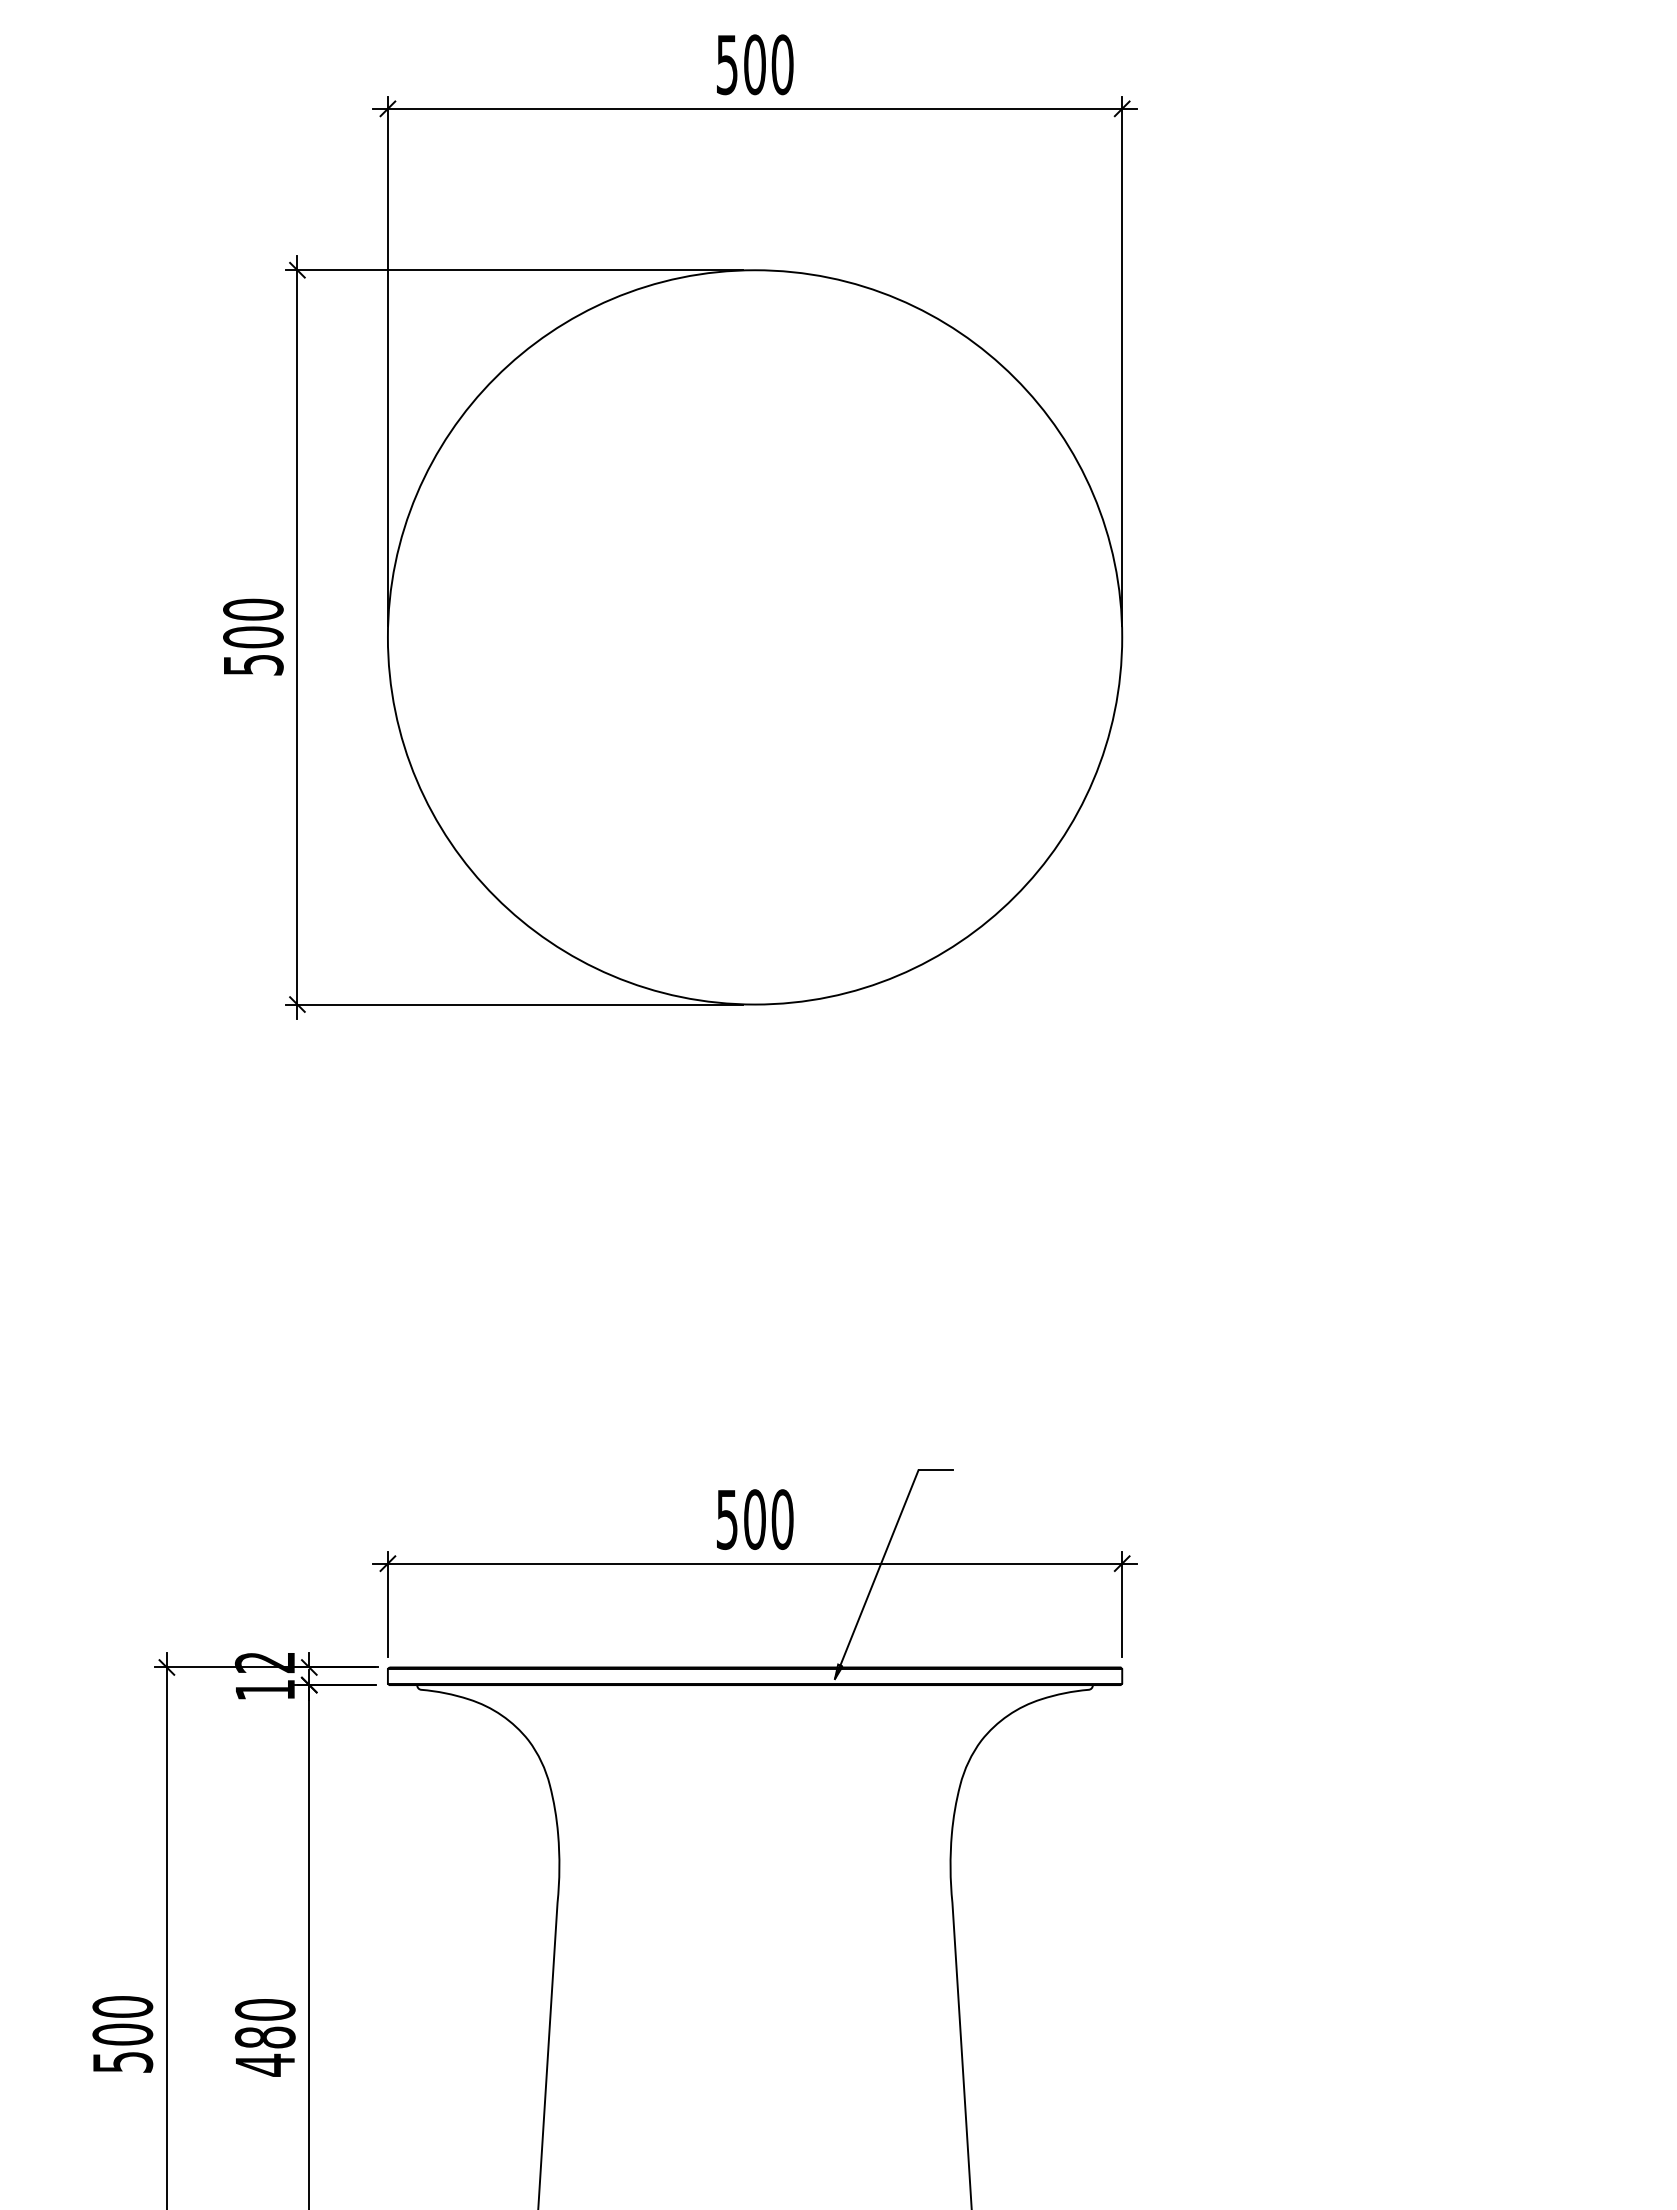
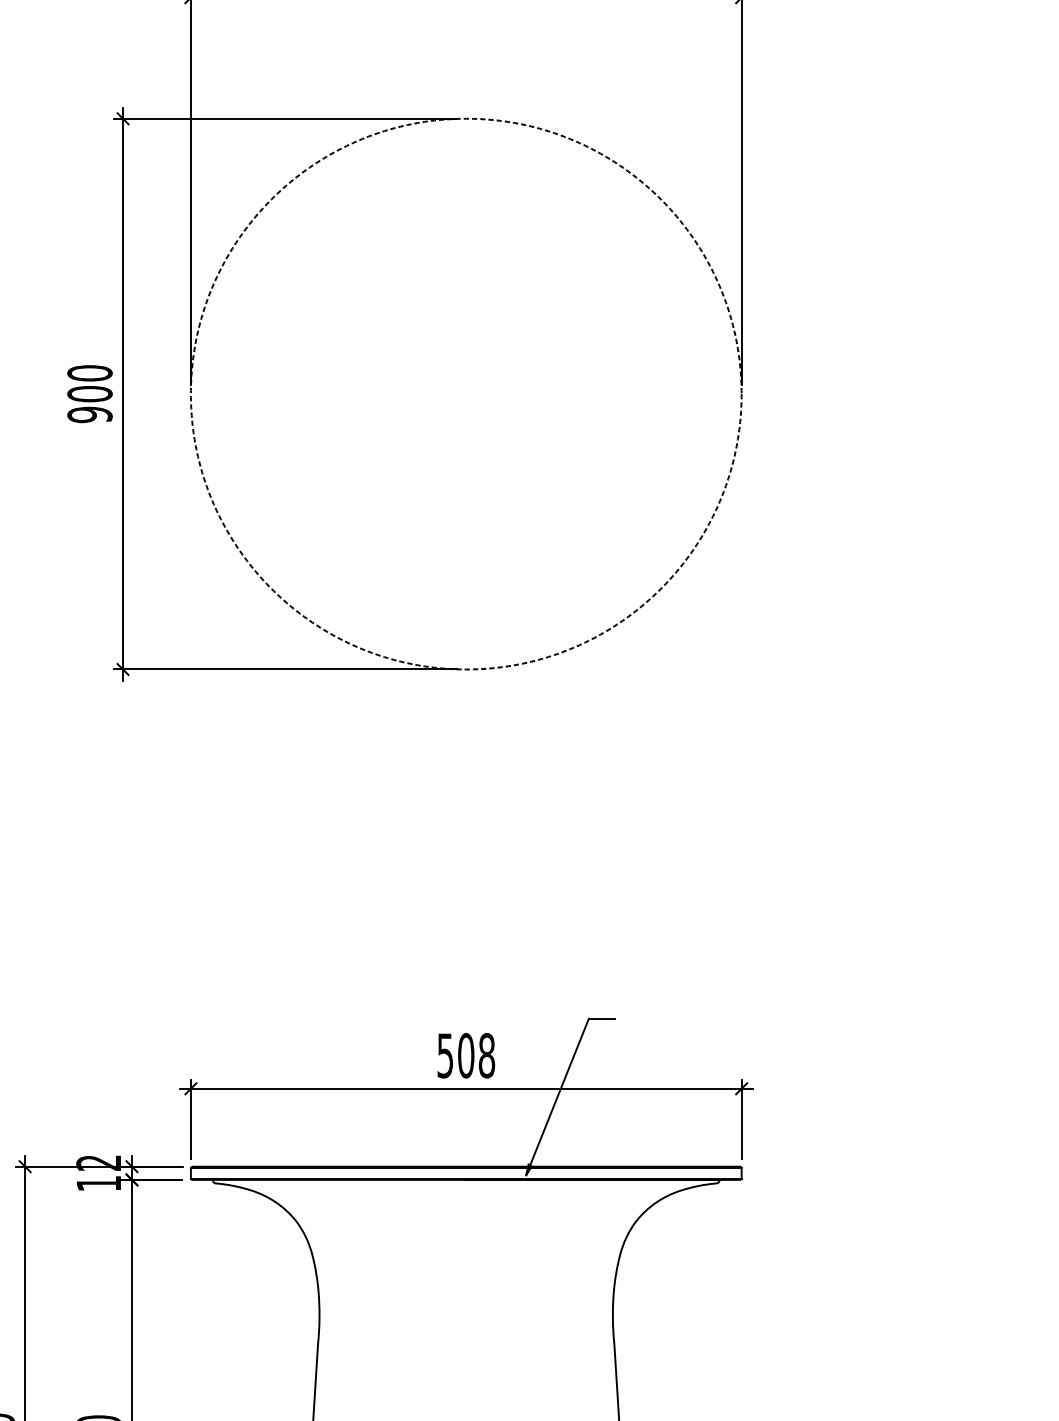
circle: (754, 637) -> (465, 394), solid -> dashed
text: (253, 665) -> (90, 415), 500 -> 900
text: (782, 1519) -> (486, 1055), 500 -> 508

